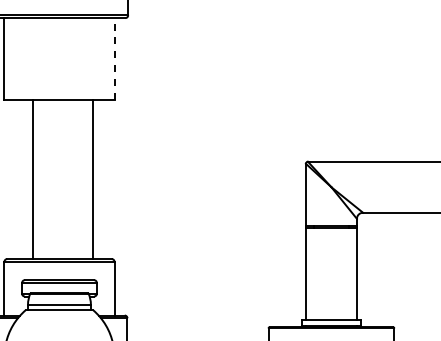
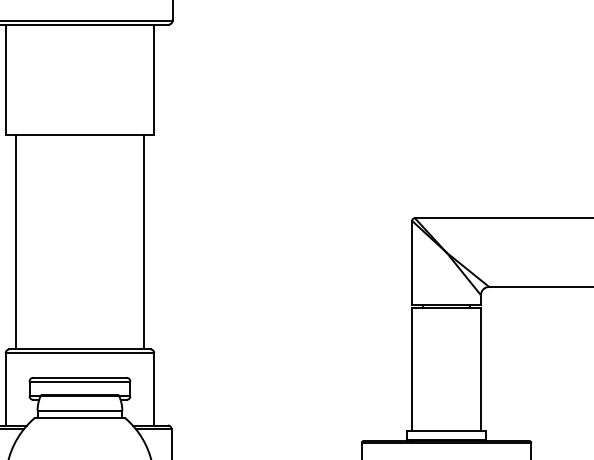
line: (114, 58) -> (154, 79), dashed -> solid
line: (32, 179) -> (15, 242), moved
line: (93, 179) -> (144, 242), moved

